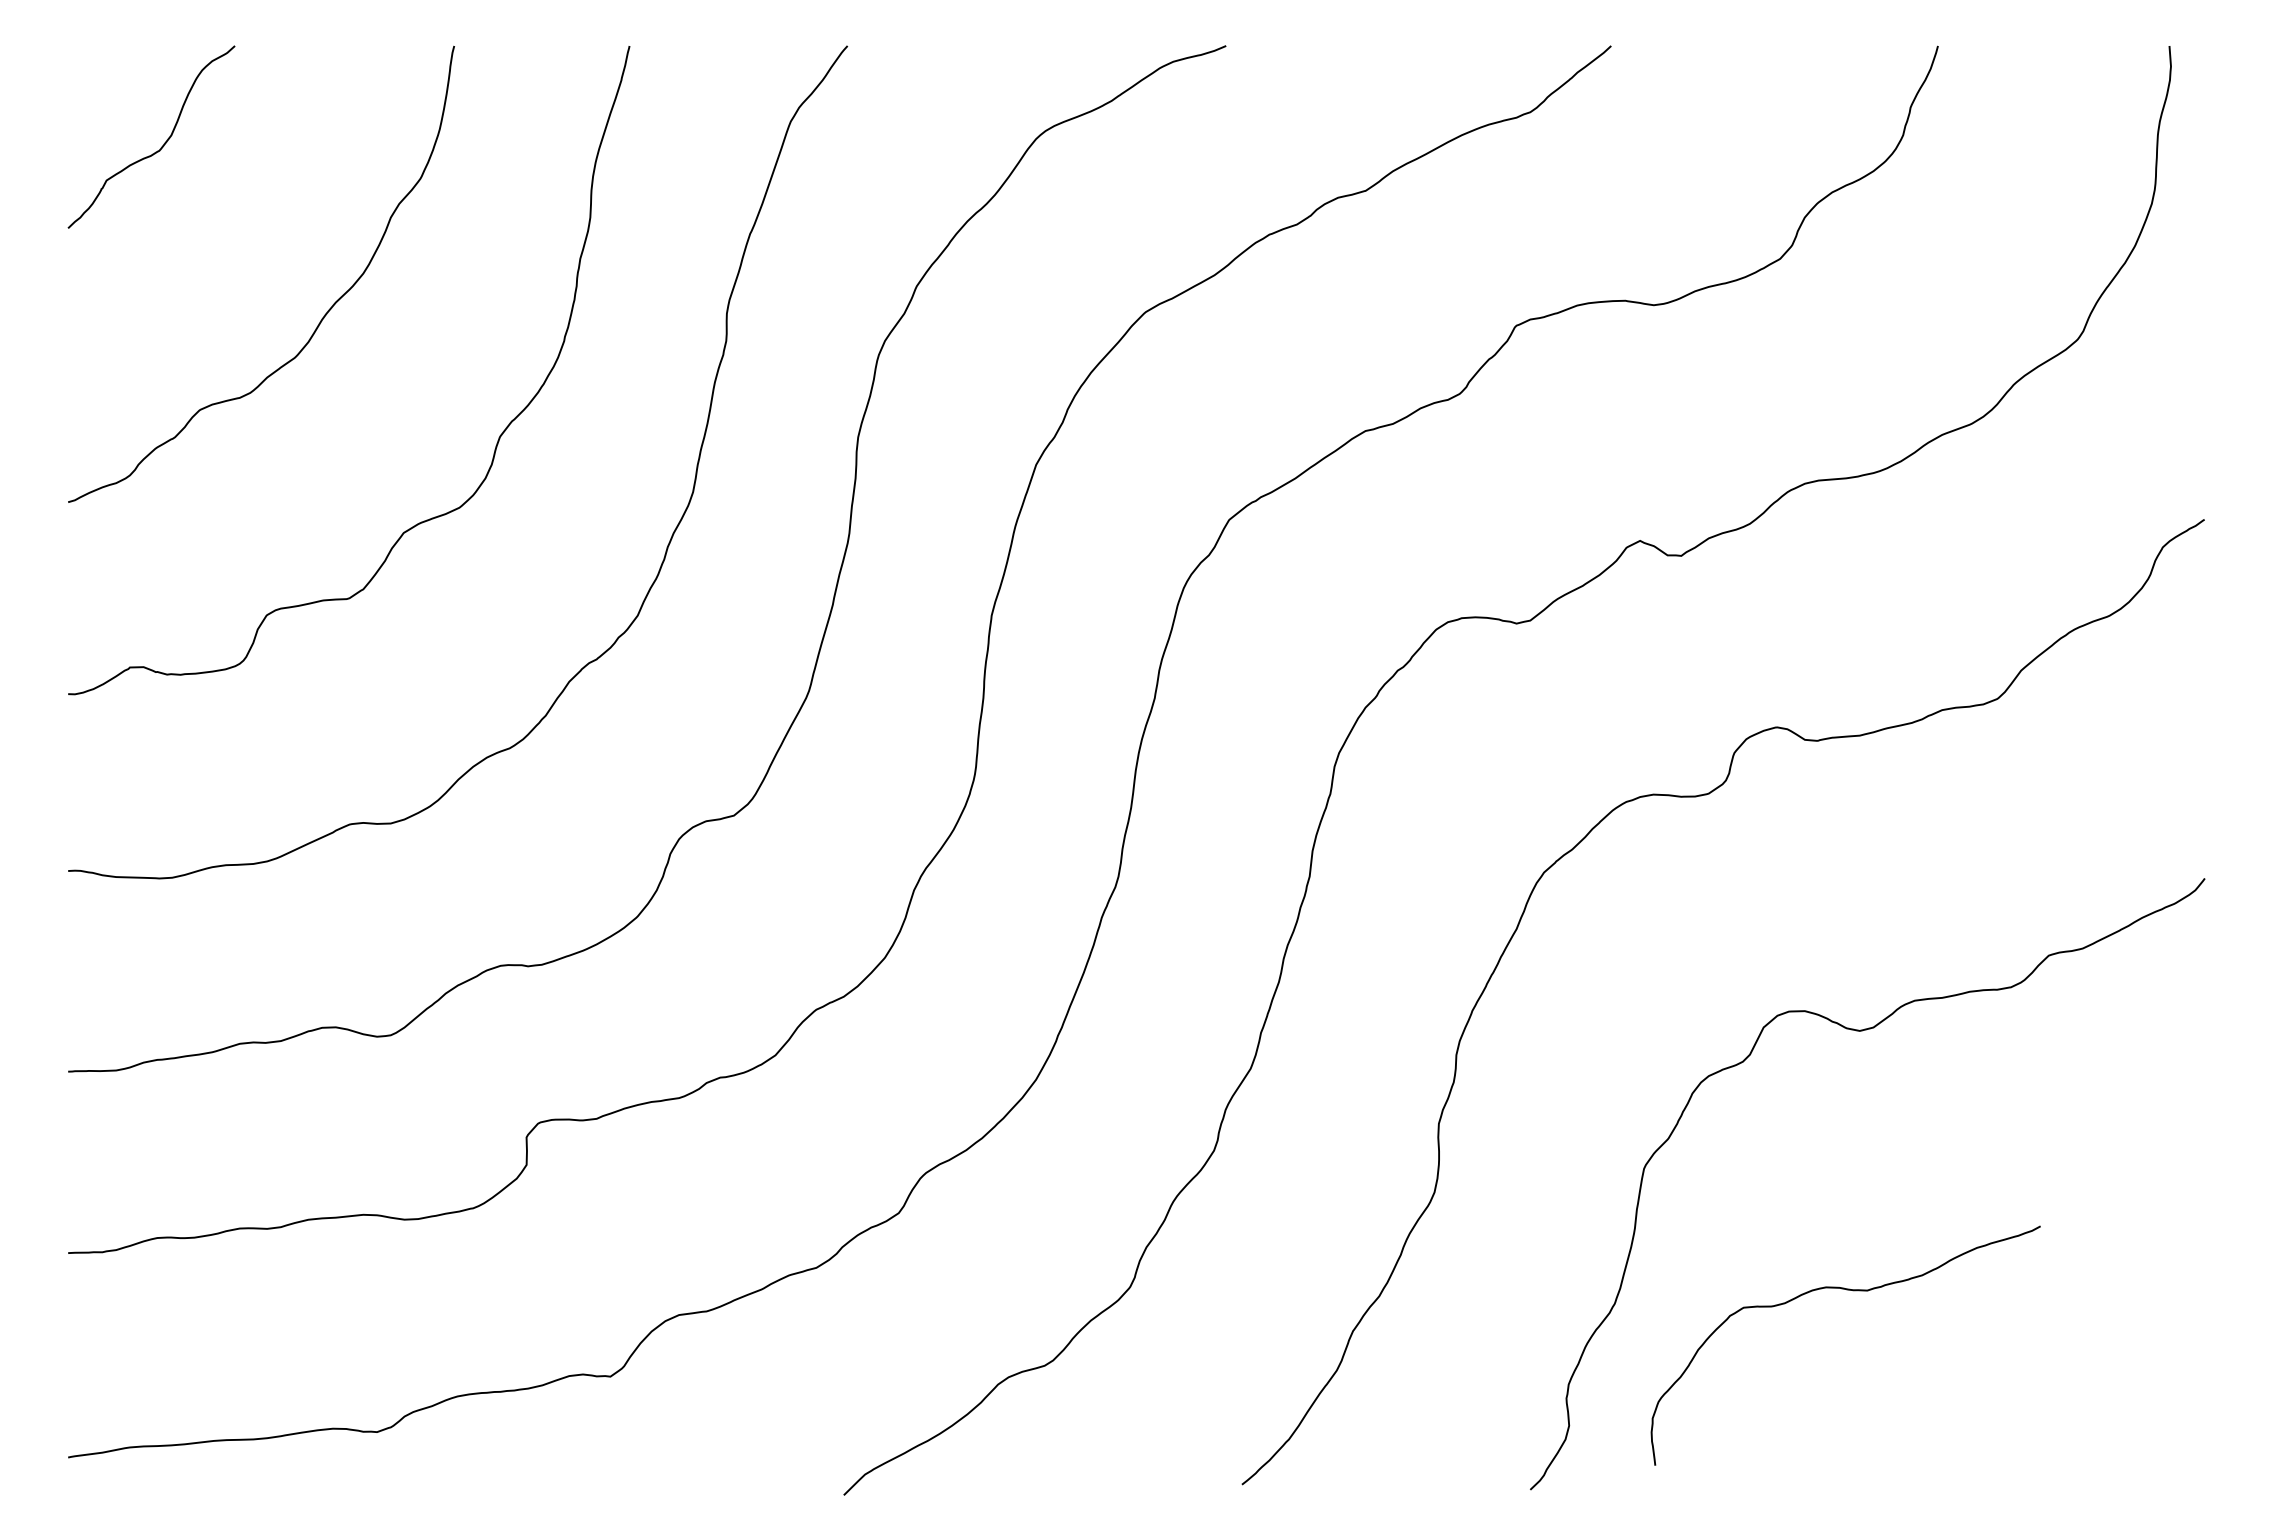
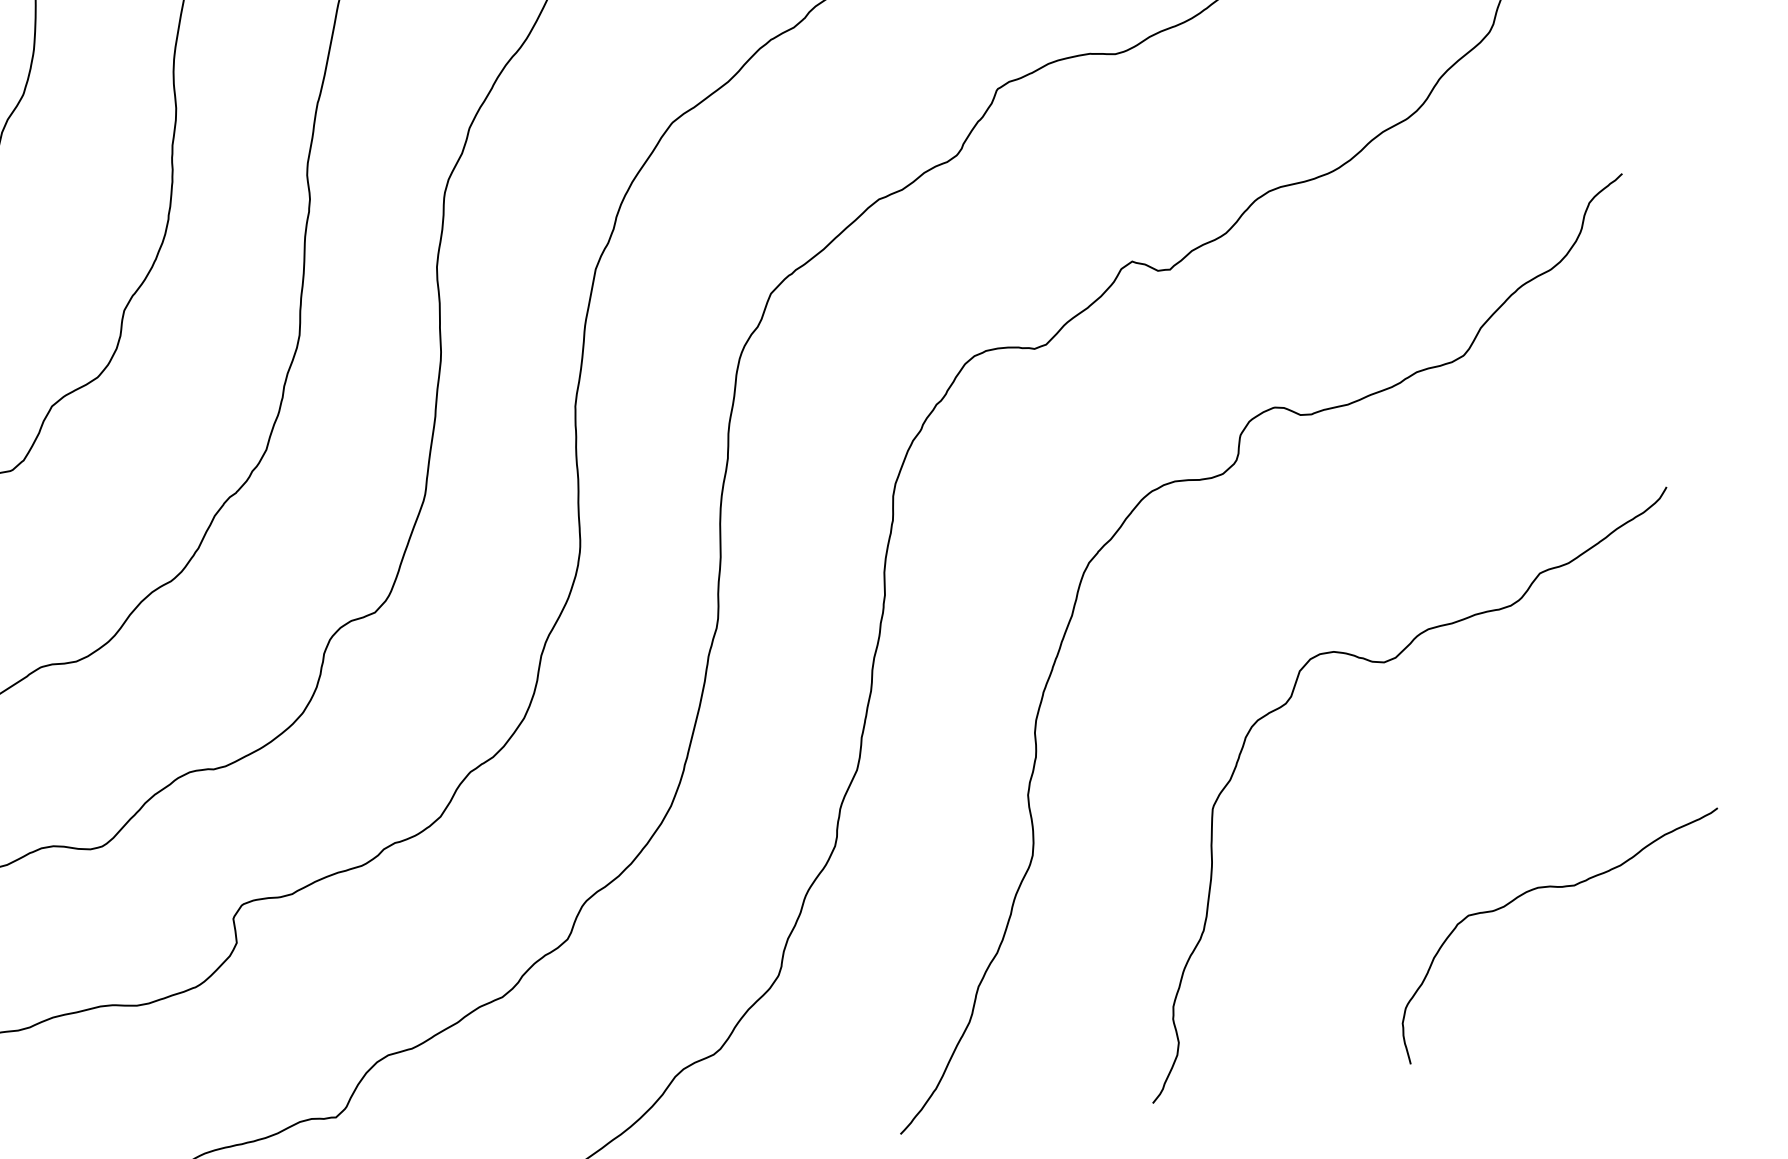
curve: (1853, 1291) -> (1562, 887), moved

